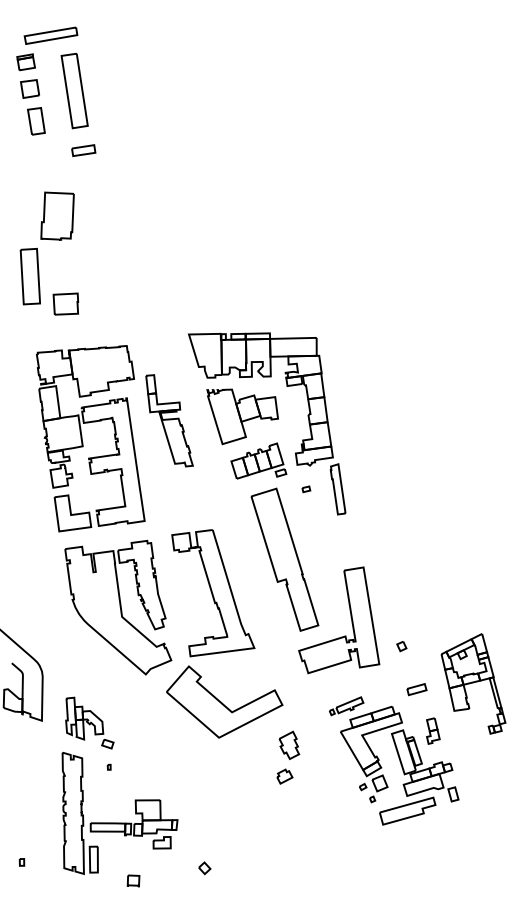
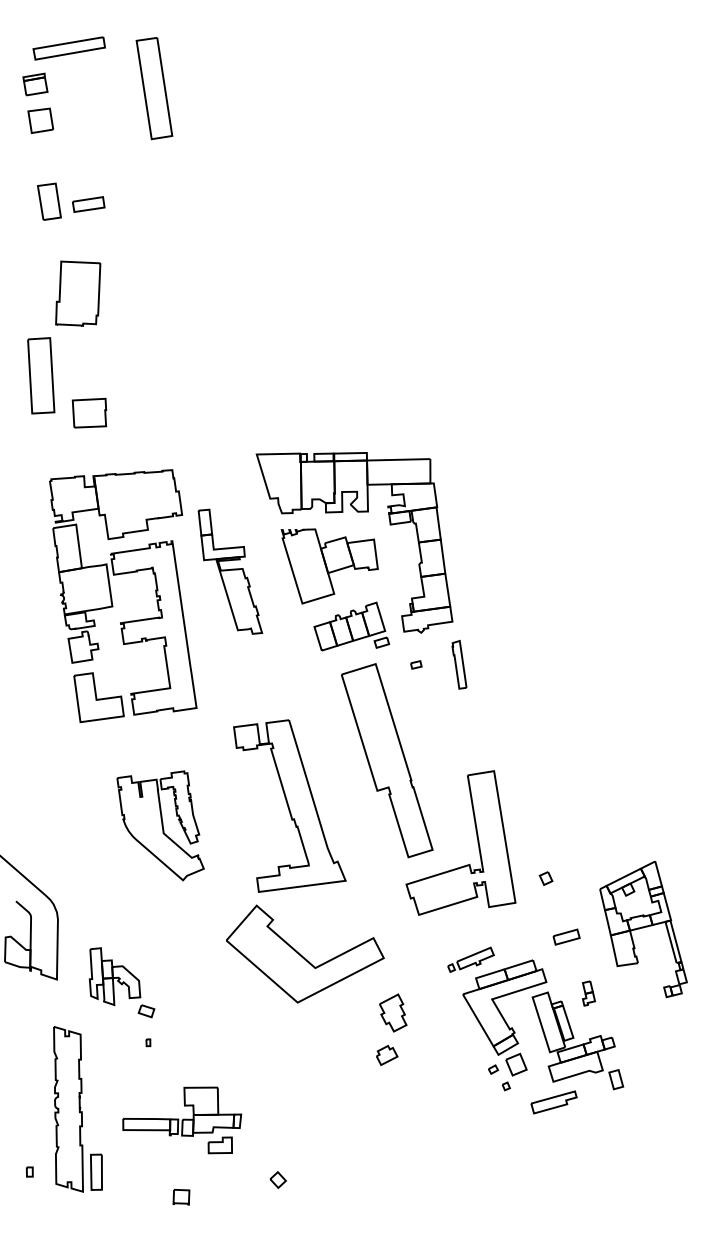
part: (74, 90) -> (154, 88), moved
part: (36, 121) -> (49, 201), moved
part: (83, 150) -> (88, 204), moved
part: (338, 489) -> (459, 664), size x0.7
part: (118, 607) -> (160, 825), size x0.6
part: (433, 731) -> (588, 993), size x0.7
part: (407, 811) -> (553, 1102), size x0.6
part: (79, 813) -> (77, 1109), moved

